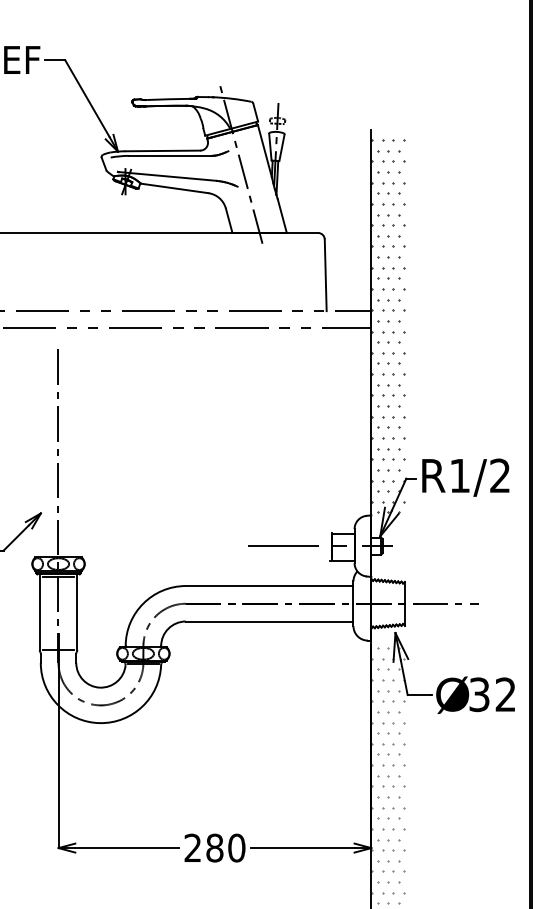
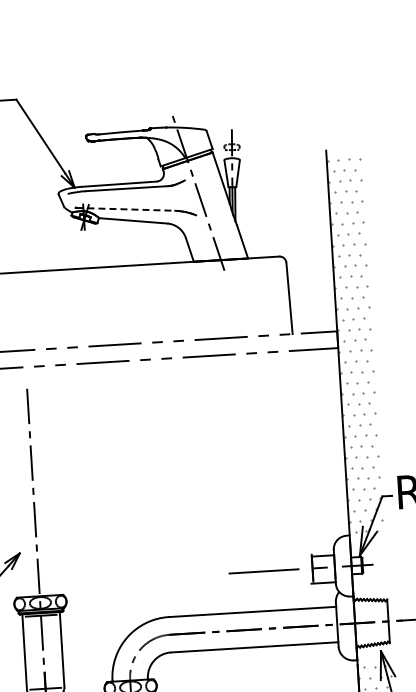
line: (168, 176) -> (126, 209), solid -> dashed
hatch: (388, 326) -> (355, 345), removed

